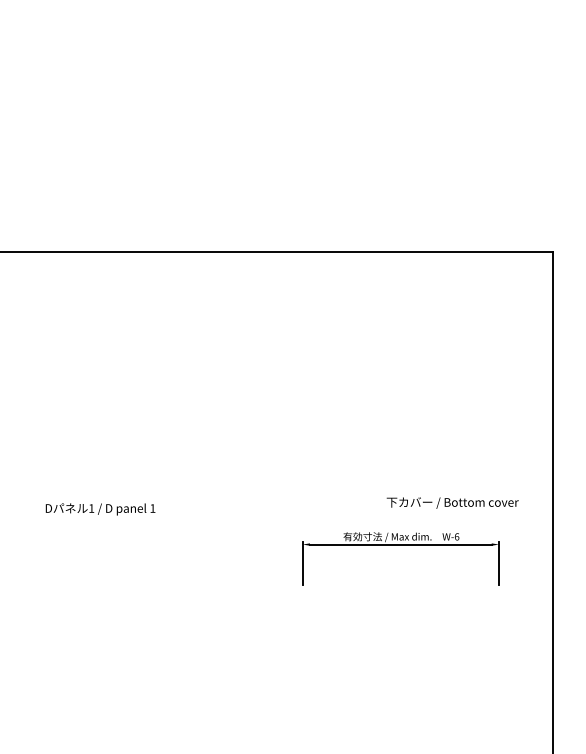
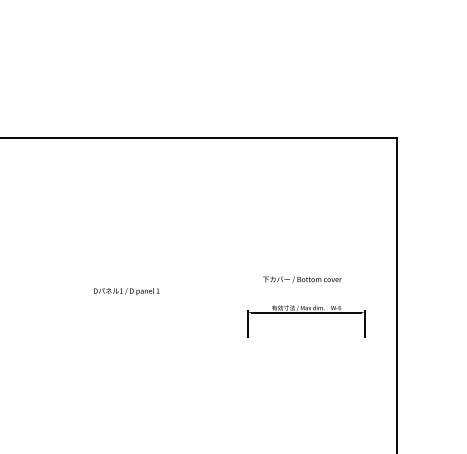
text: (453, 502) -> (302, 279), moved

